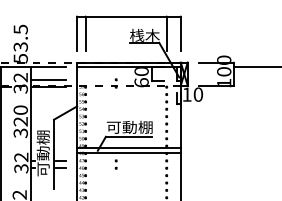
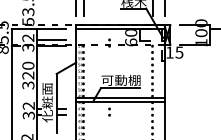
text: (198, 94) -> (179, 52), 10 -> 15
text: (42, 153) -> (46, 102), 可動棚 -> 化粧面

